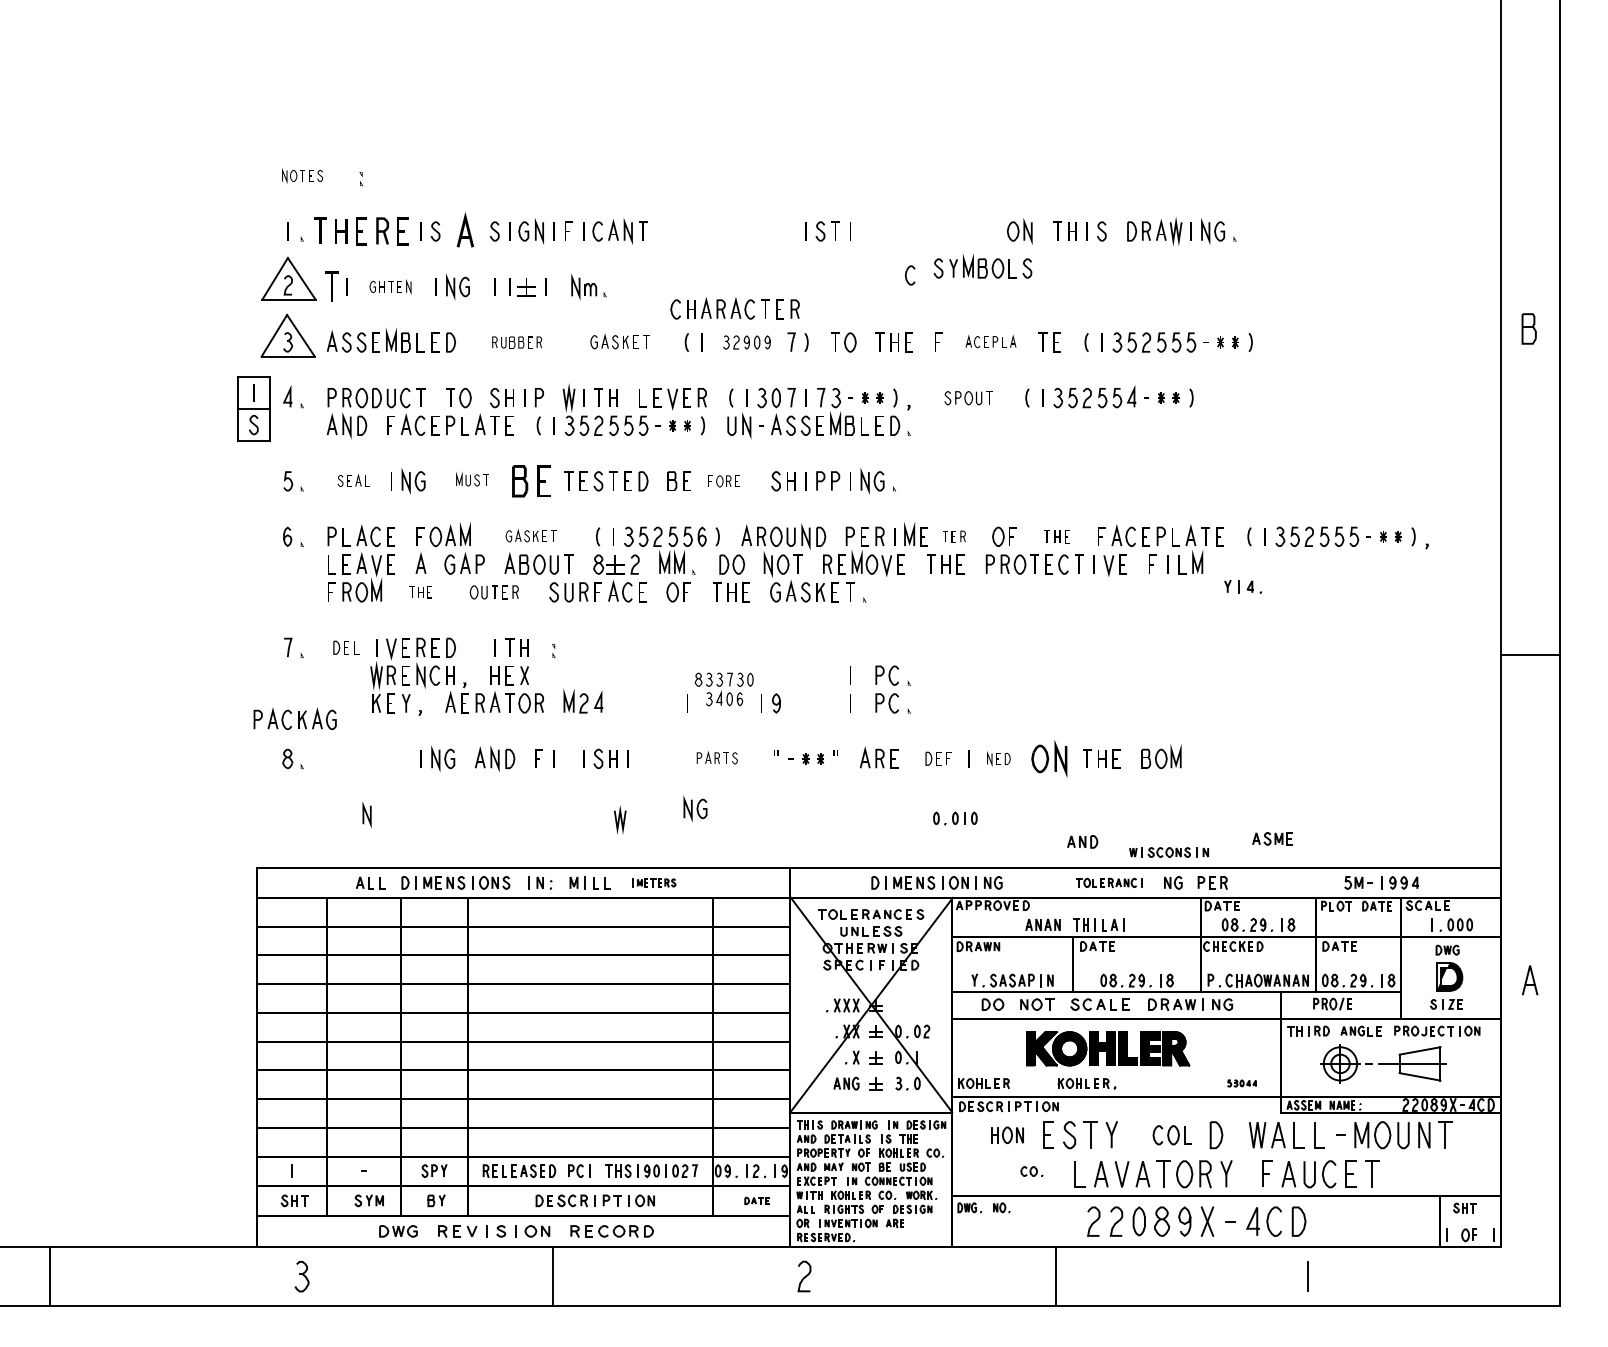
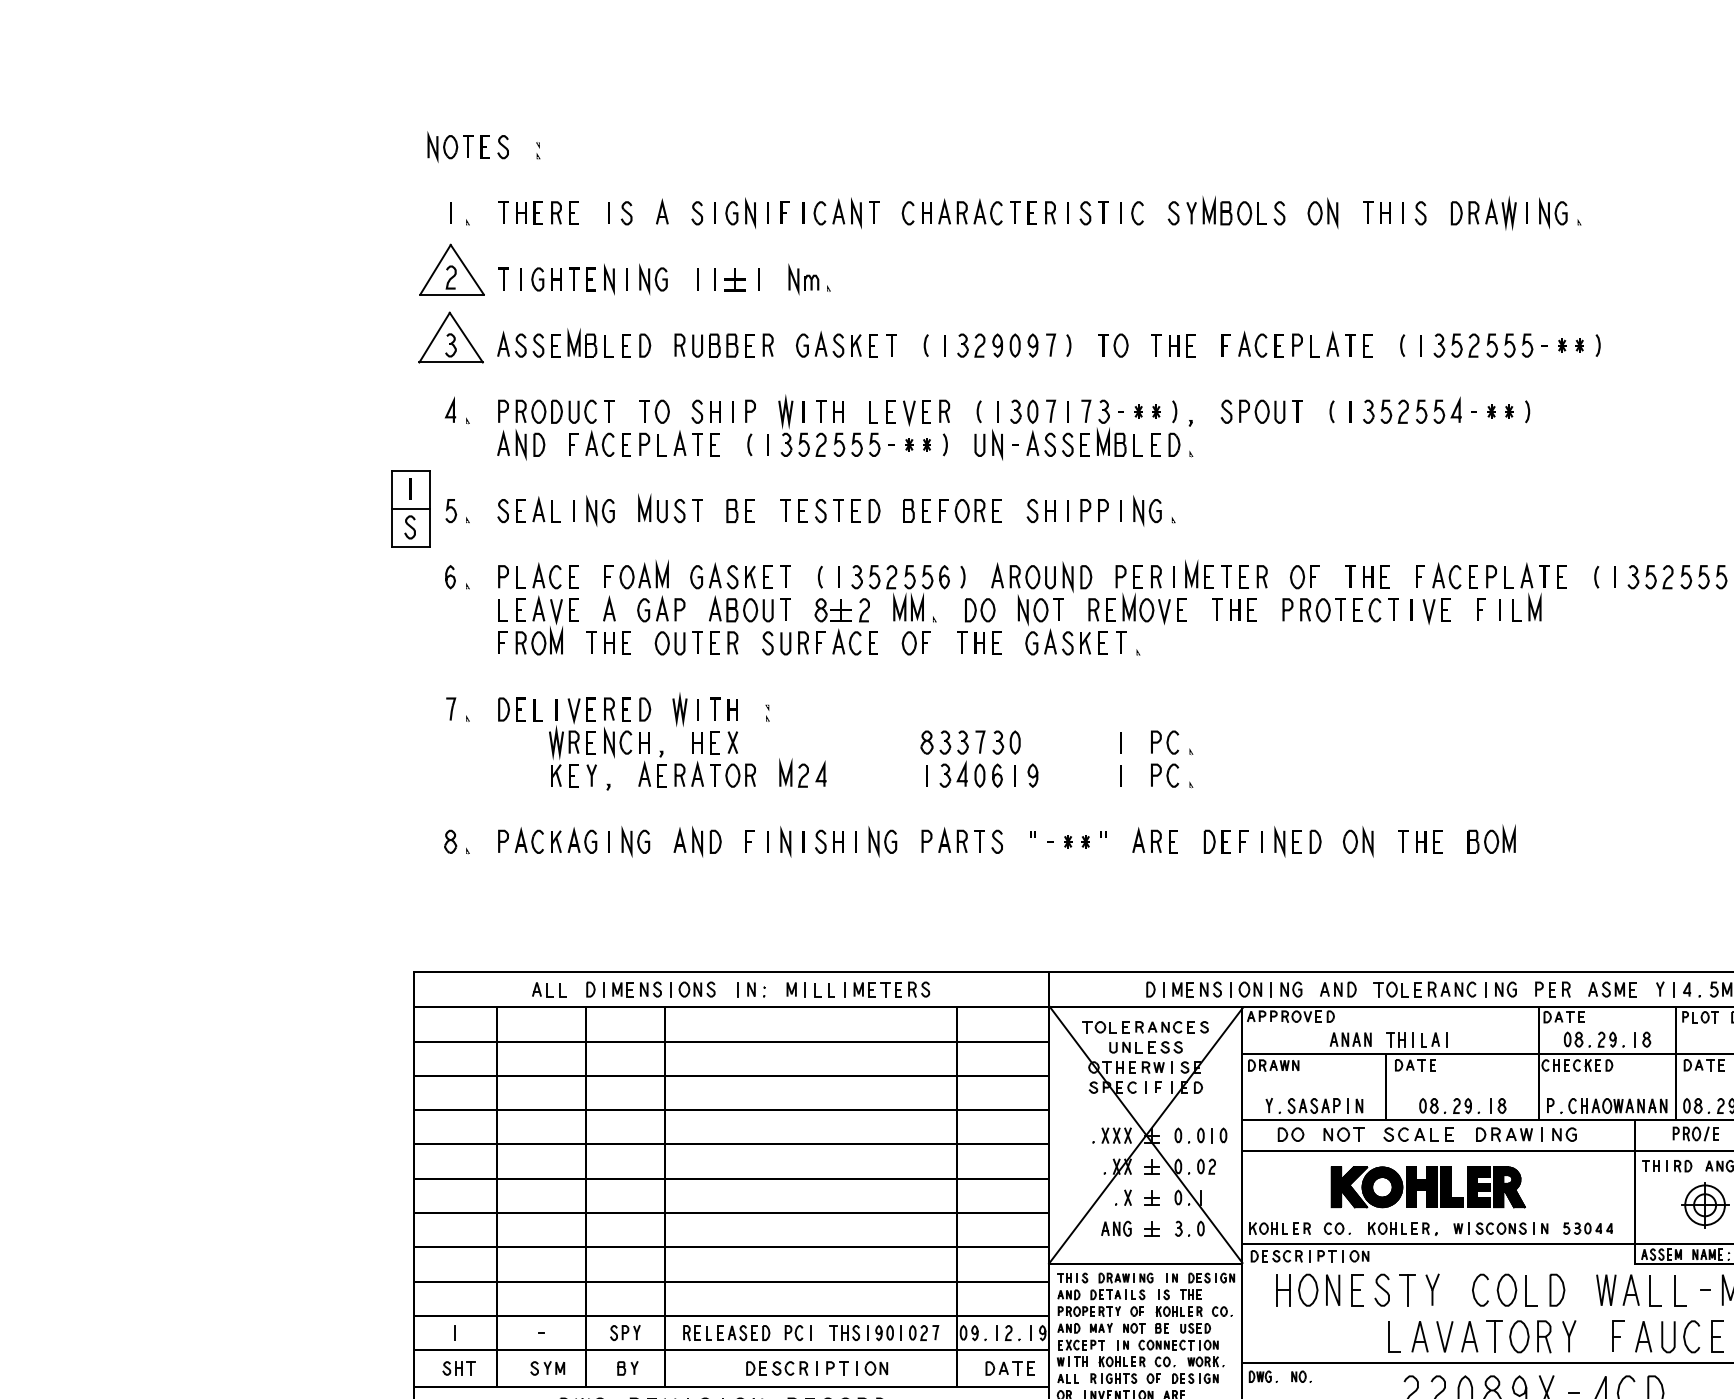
part: (302, 175) -> (468, 146), size x1.67
part: (465, 229) -> (662, 210), size x0.62
part: (361, 231) -> (538, 213), size x0.71
part: (982, 266) -> (1226, 210), moved
part: (909, 275) -> (1136, 213), moved
part: (332, 286) -> (503, 278), size x0.62
part: (390, 286) -> (573, 278), size x1.67
part: (734, 308) -> (978, 212), moved
part: (619, 341) -> (845, 344), size x1.43
part: (990, 341) -> (1288, 344), size x1.67
part: (516, 342) -> (723, 345), size x1.67
part: (746, 342) -> (997, 345), size x1.43
part: (968, 398) -> (1261, 412), size x1.43
part: (253, 408) -> (409, 507), moved
part: (472, 478) -> (670, 507), size x1.67
part: (353, 480) -> (528, 510), size x1.67
part: (530, 481) -> (739, 511), size x0.62
part: (723, 481) -> (969, 511), size x1.67
part: (530, 535) -> (739, 575), size x1.67
part: (954, 536) -> (1245, 576), size x1.67
part: (1056, 536) -> (1366, 576), size x1.43
part: (1242, 586) -> (1677, 989), moved
part: (420, 592) -> (608, 643), size x1.67
part: (494, 592) -> (696, 643), size x1.43
part: (346, 647) -> (520, 709), size x1.43
part: (724, 689) -> (971, 759), size x1.43
part: (294, 718) -> (546, 840), moved
part: (717, 757) -> (962, 840), size x1.67
part: (938, 758) -> (1226, 841), size x1.43
part: (998, 758) -> (1297, 841), size x1.67
part: (1049, 758) -> (1358, 841), size x0.71
part: (695, 808) -> (882, 841), moved
line: (366, 814) -> (785, 841), moved
part: (955, 818) -> (1201, 1135), moved
line: (620, 819) -> (680, 709), moved
part: (1272, 838) -> (1612, 989), moved
part: (1082, 841) -> (1338, 989), moved
part: (1168, 852) -> (1500, 1228), moved
part: (654, 882) -> (887, 989), size x1.67
part: (1109, 882) -> (1429, 989), size x1.43
part: (1241, 1083) -> (1587, 1228), size x1.43
part: (1007, 1135) -> (1308, 1290), size x1.67
part: (1171, 1135) -> (1503, 1290), size x1.43
part: (1031, 1171) -> (1336, 1228), moved
part: (756, 1200) -> (1009, 1368), size x1.67

